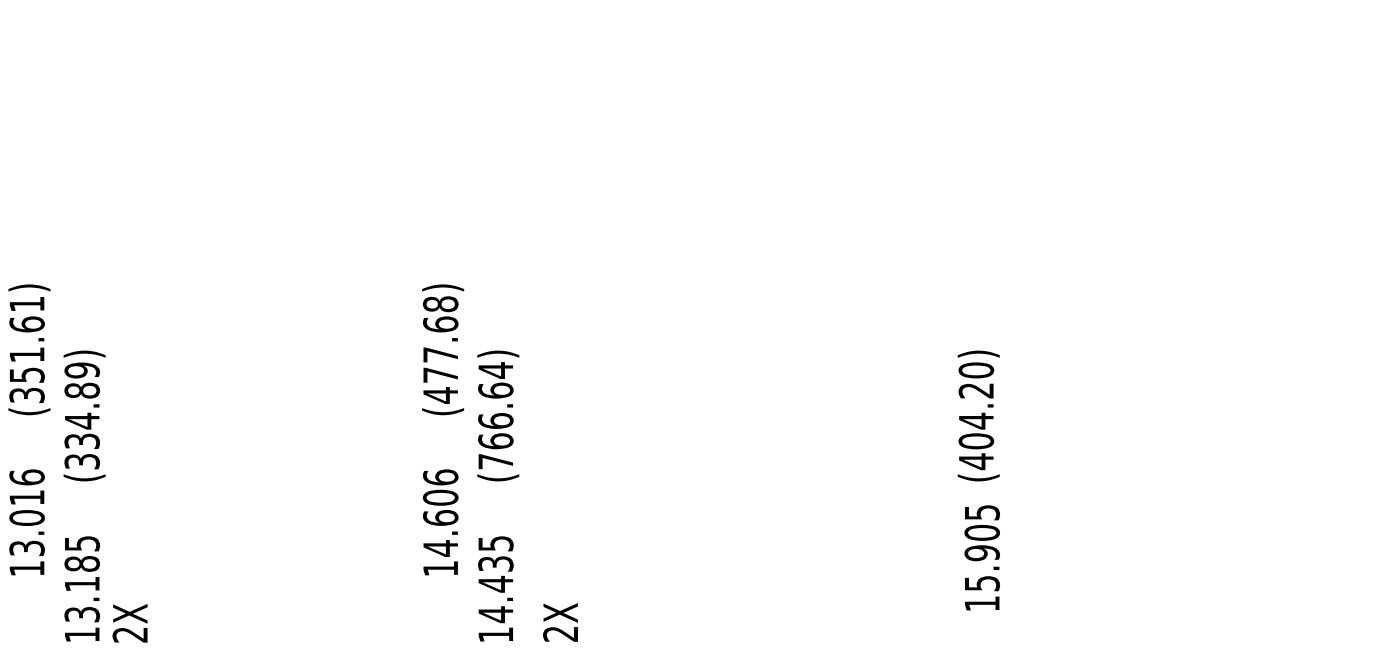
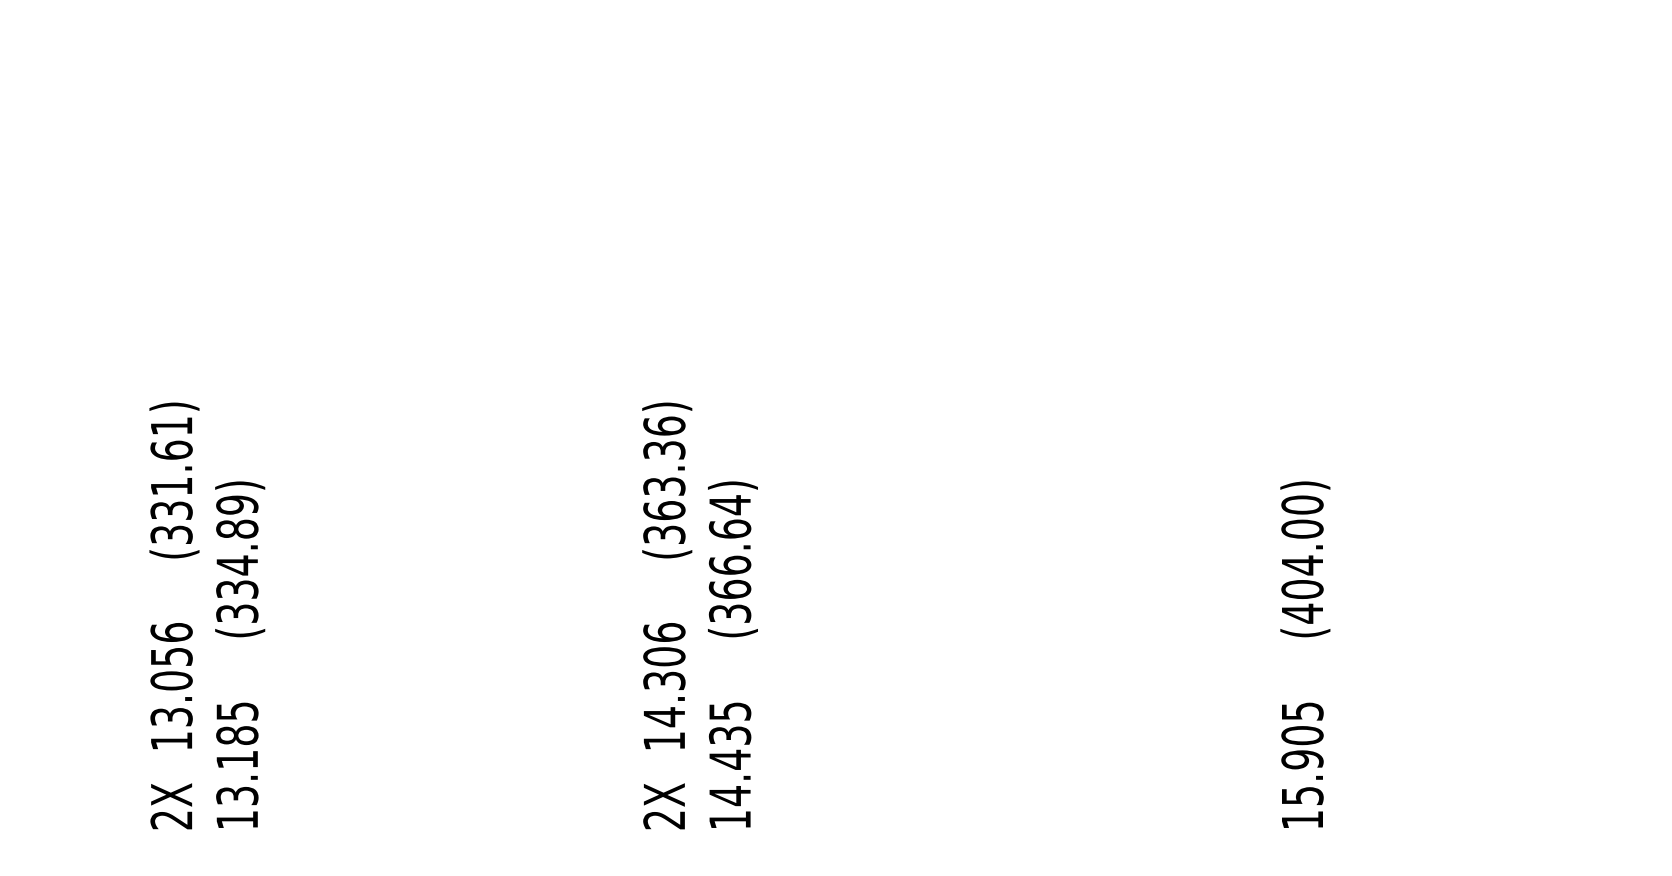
text: (440, 349) -> (664, 480), (477.68) -> (363.36)
text: (26, 375) -> (171, 510), (351.61) -> (331.61)
text: (976, 390) -> (1302, 528), (404.20) -> (404.00)
text: (495, 461) -> (729, 613), (766.64) -> (366.64)
text: (26, 497) -> (171, 656), 13.016 -> 13.056
text: (440, 517) -> (664, 680), 14.606 -> 14.306
text: (982, 557) -> (1302, 764), moved
text: (560, 622) -> (663, 806), moved
text: (129, 623) -> (170, 806), moved

